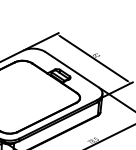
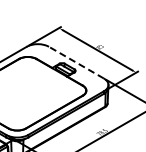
line: (71, 69) -> (76, 62), solid -> dashed

